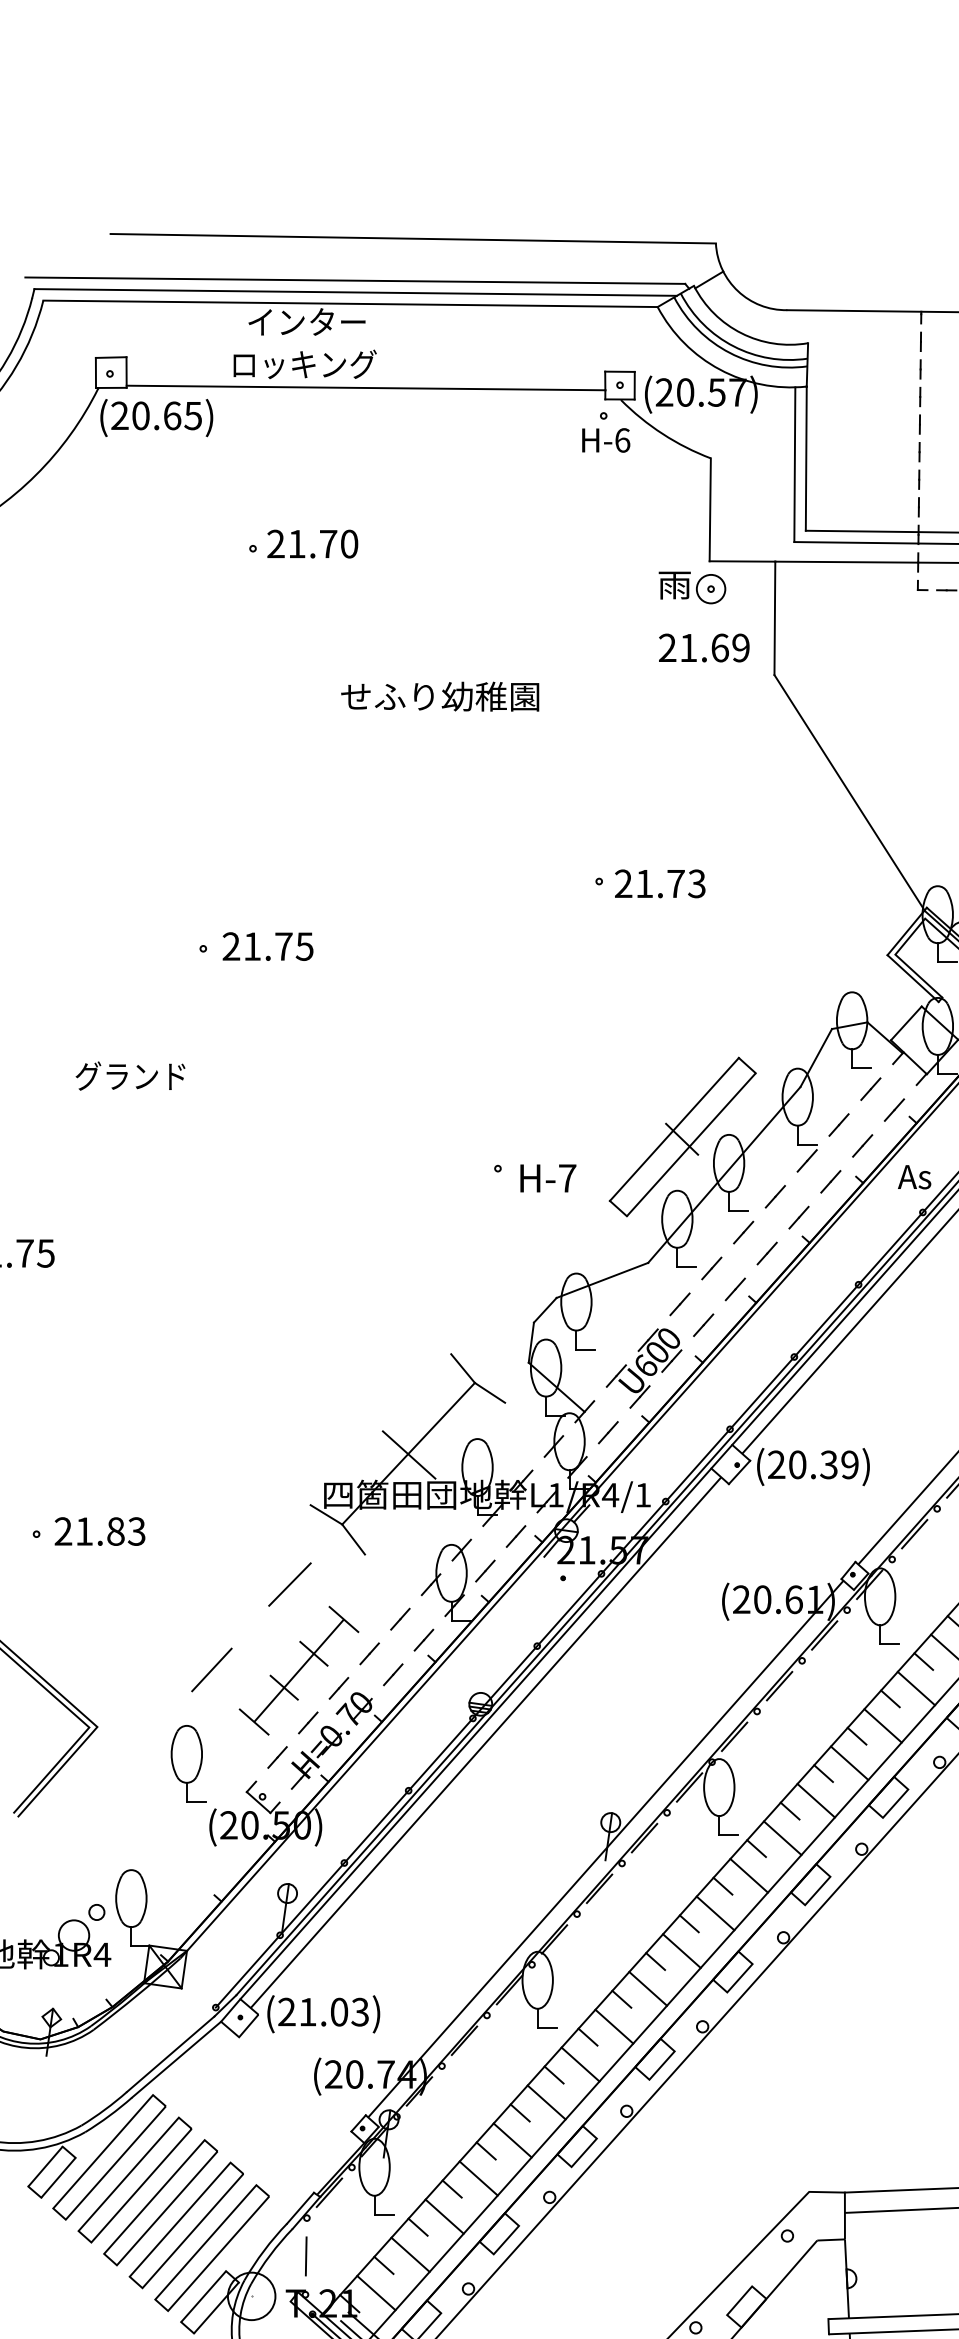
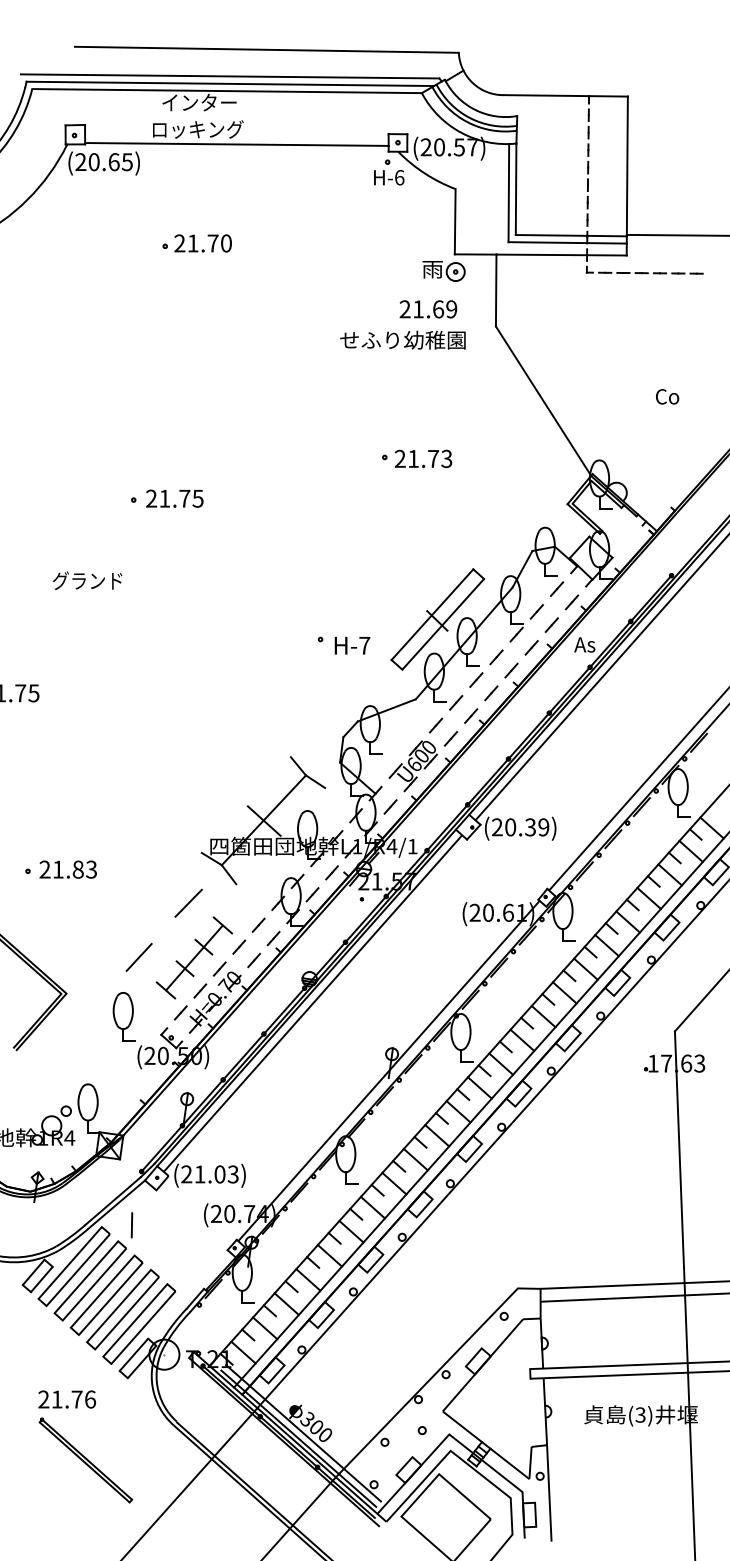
text: (704, 648) -> (428, 309), moved
text: (439, 695) -> (402, 339), moved
line: (305, 2256) -> (131, 1225), moved

